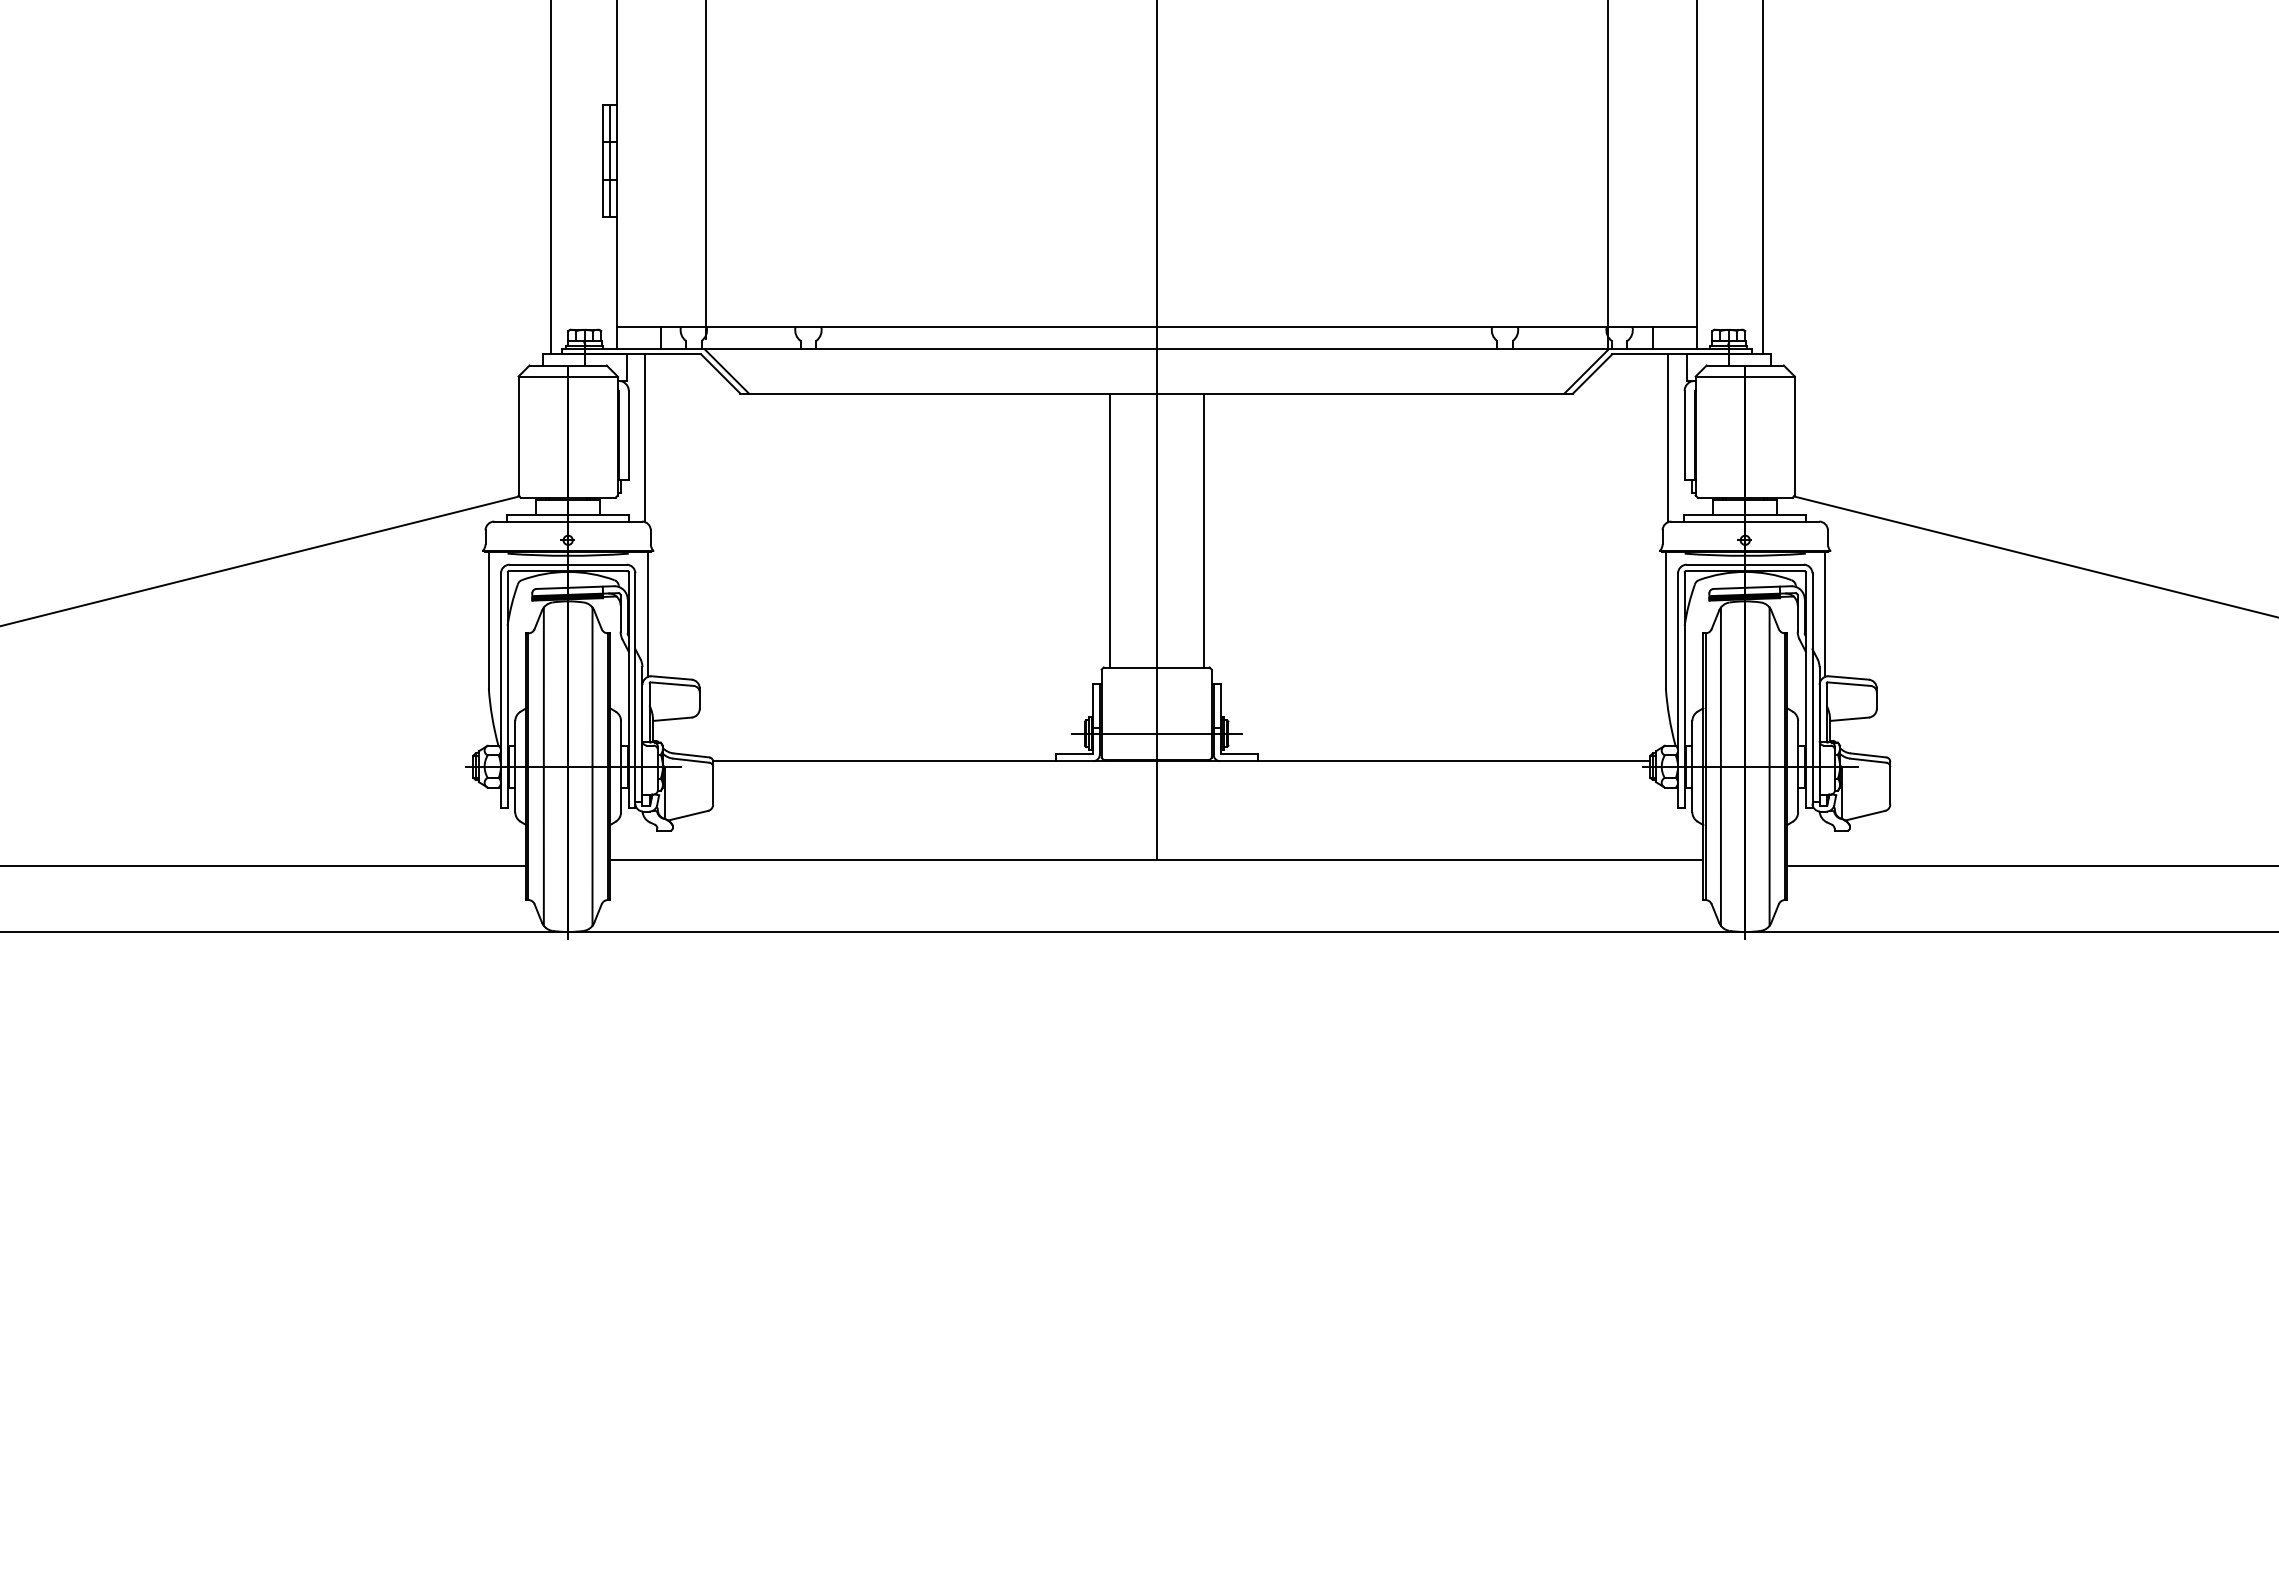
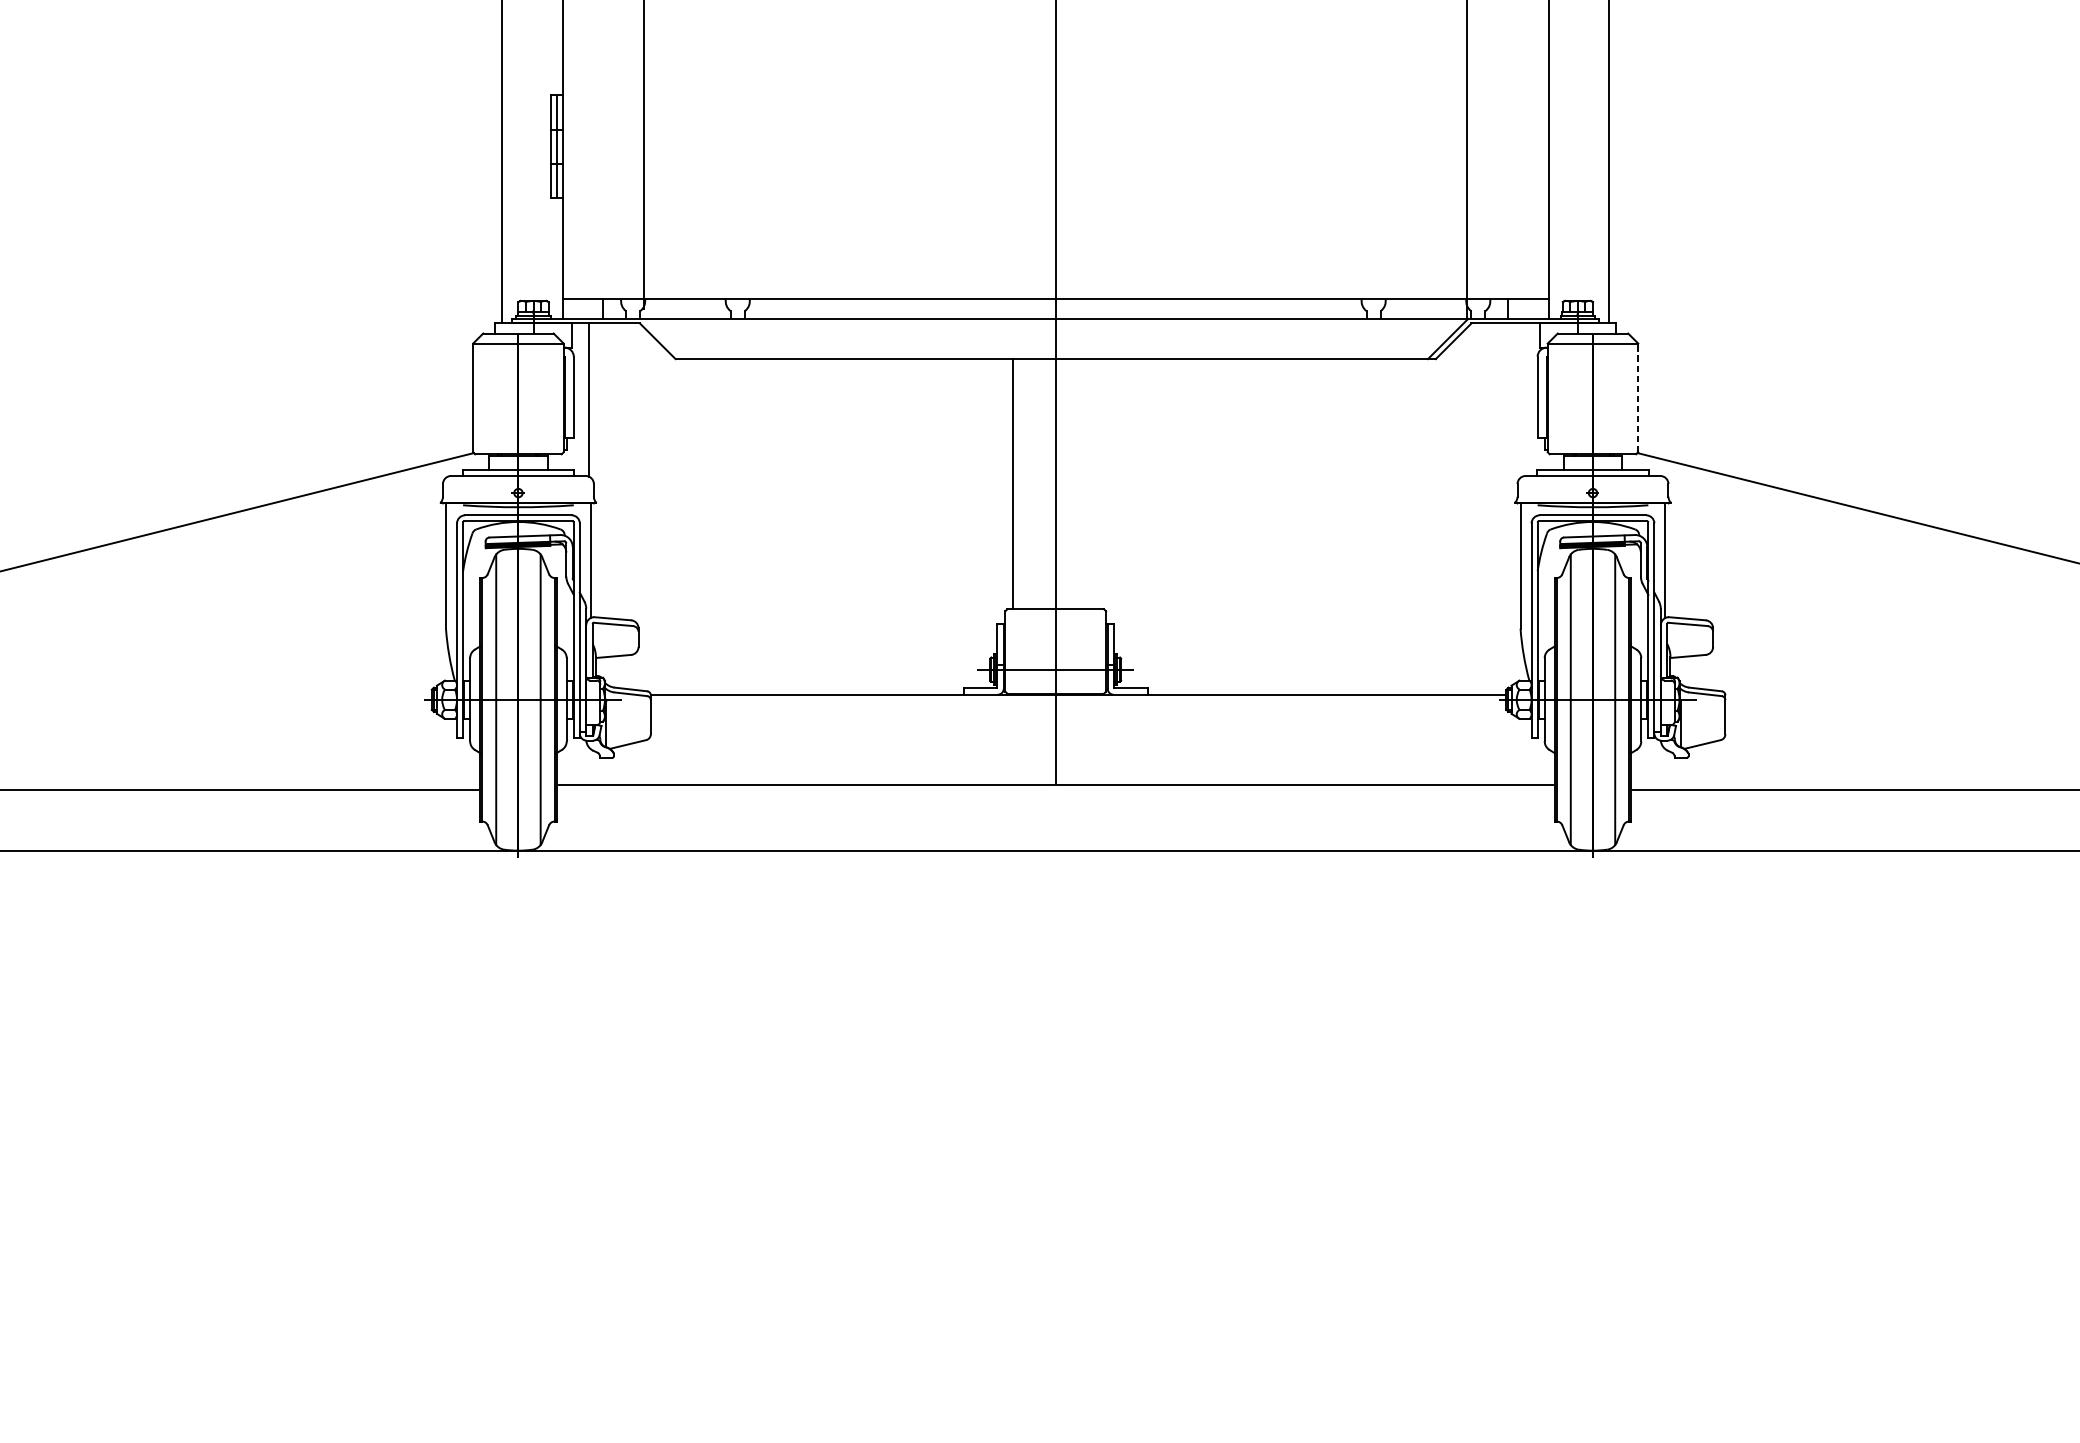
line: (726, 371) -> (662, 338), removed
line: (1794, 436) -> (1637, 398), solid -> dashed
line: (1668, 438) -> (1522, 400), removed
line: (1203, 530) -> (1098, 484), removed

